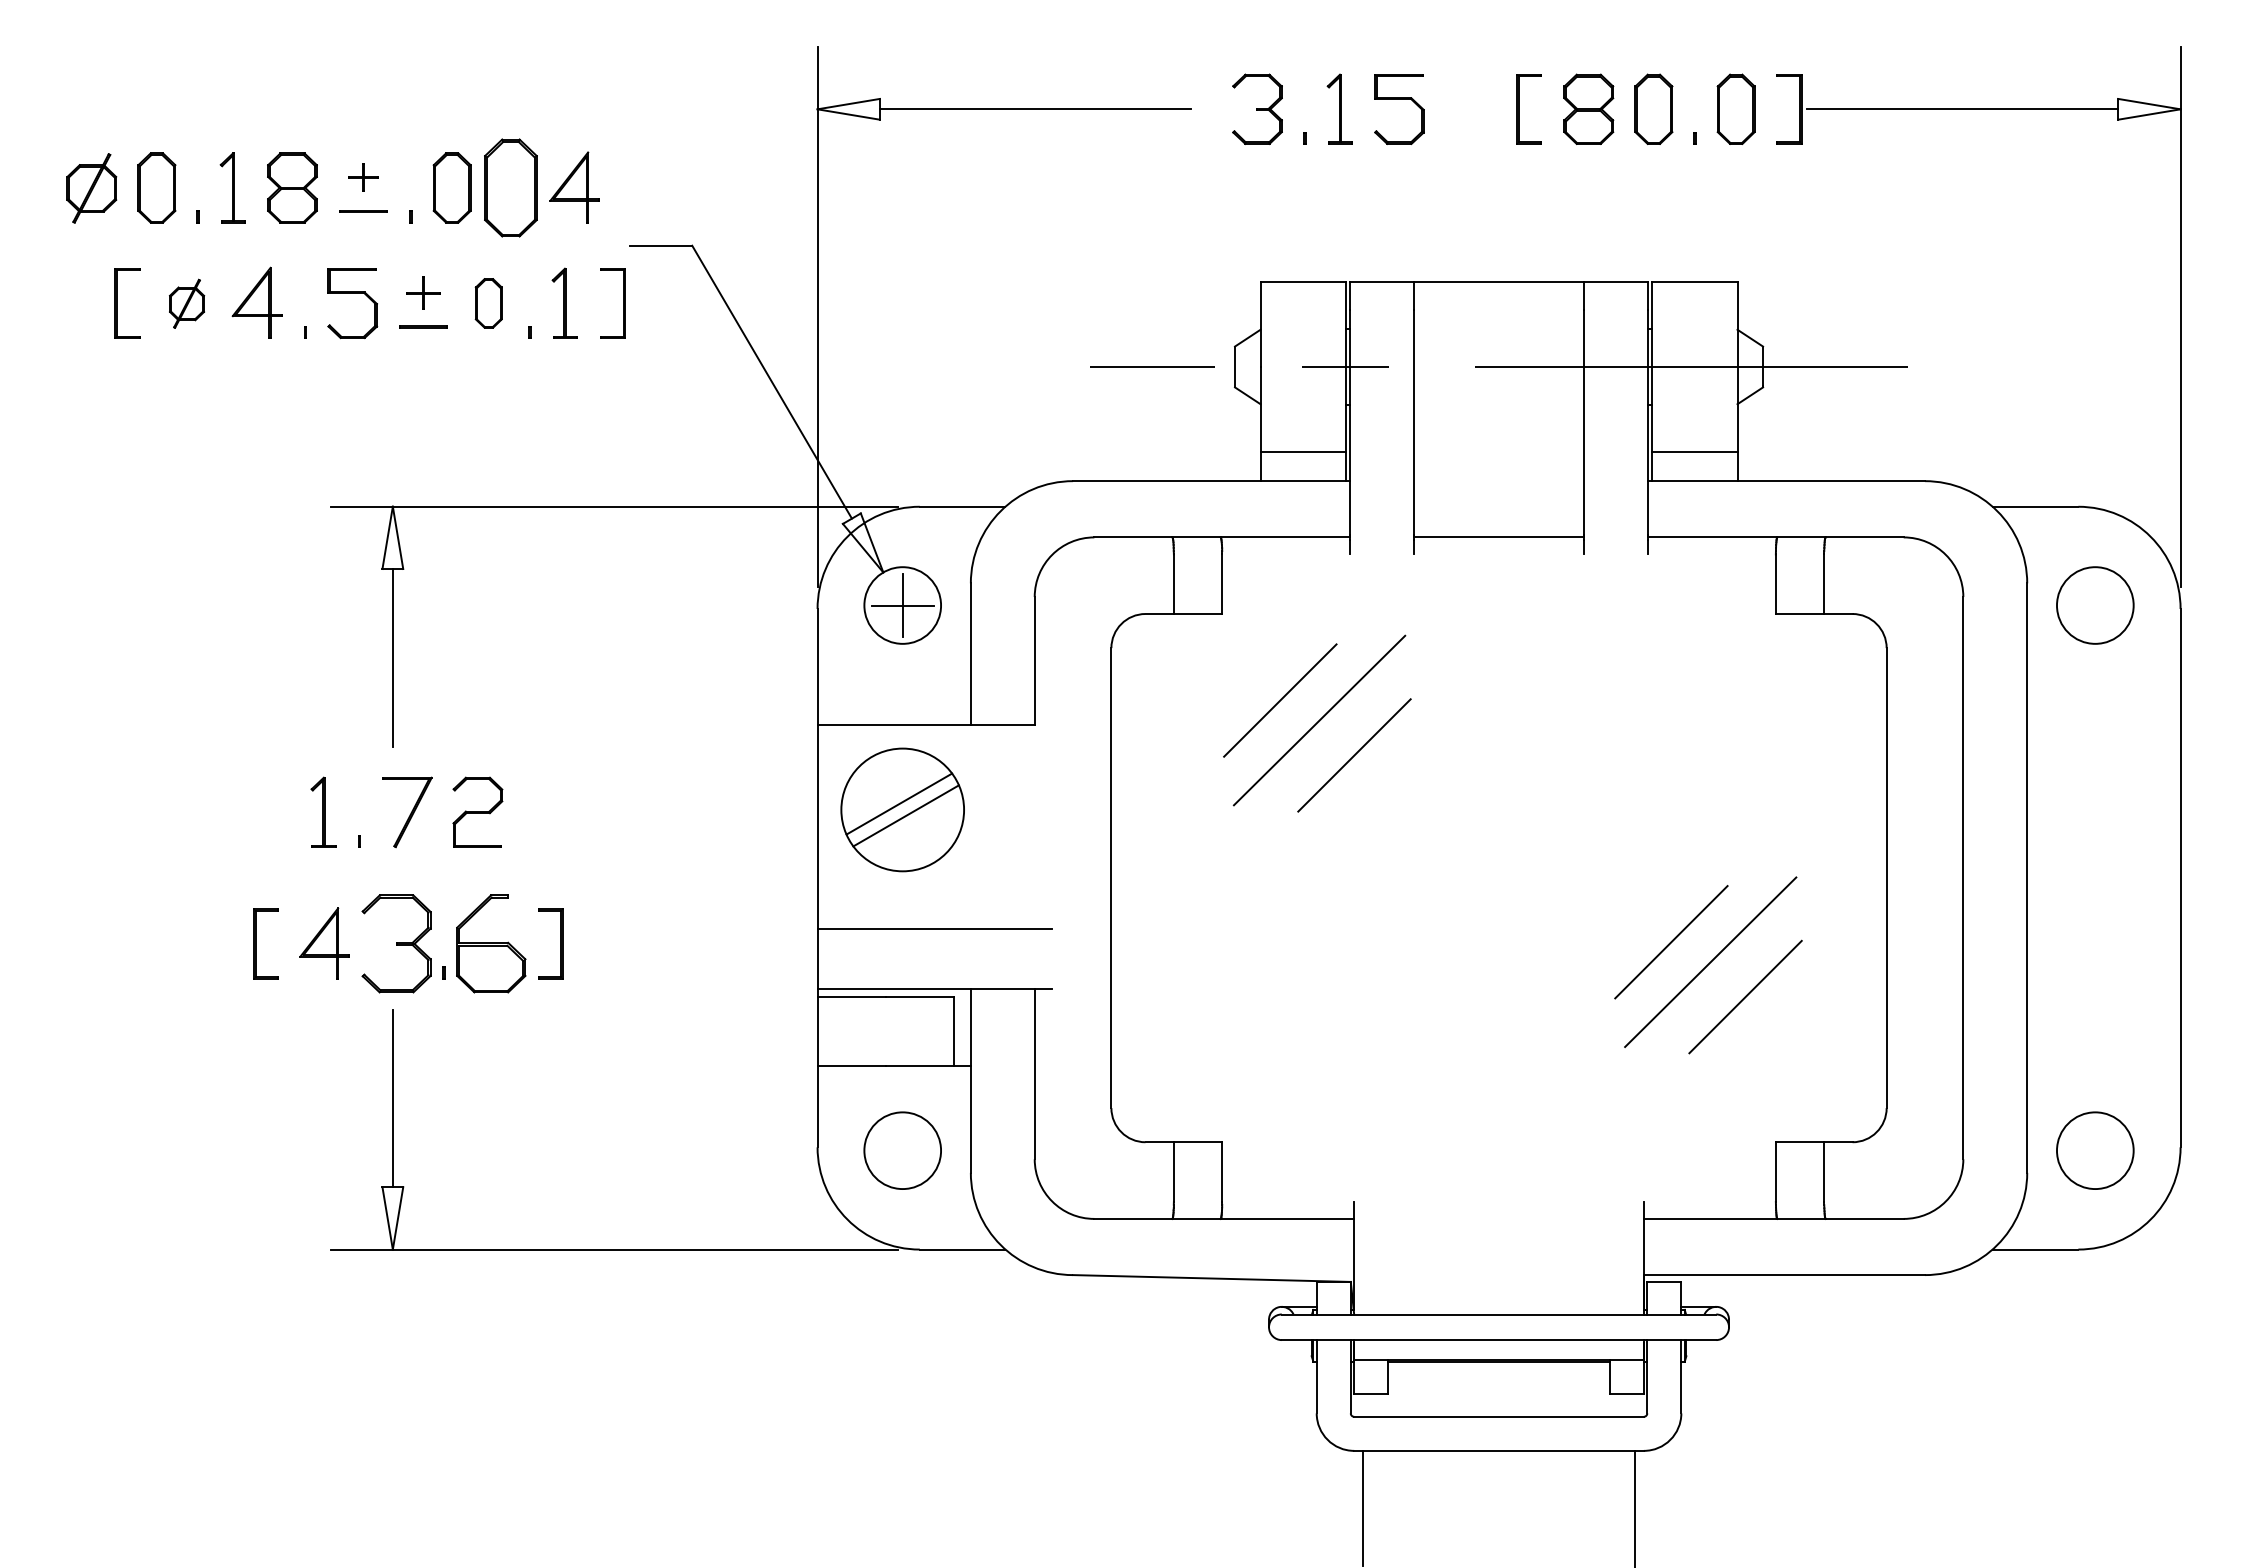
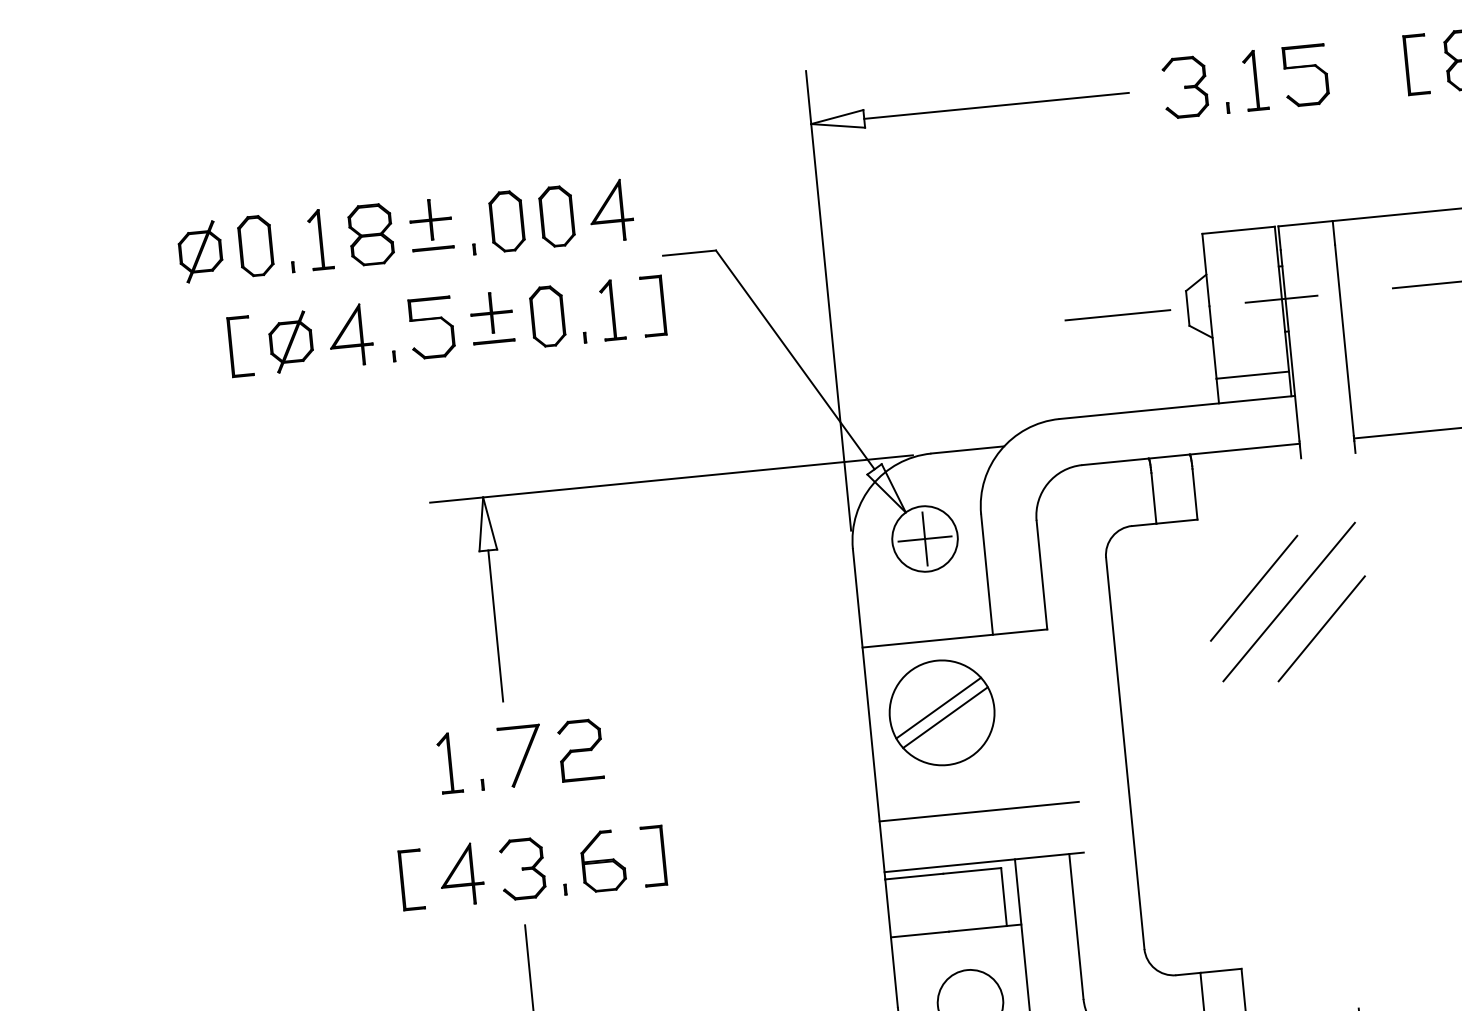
part: (363, 177) -> (430, 219), size x1.67
part: (510, 187) -> (556, 216), size x0.71
part: (423, 292) -> (491, 312), size x1.43
part: (186, 303) -> (290, 341), size x1.43
part: (488, 303) -> (547, 316), size x1.43
part: (396, 943) -> (522, 868), size x0.71
part: (490, 943) -> (602, 860), size x0.71

